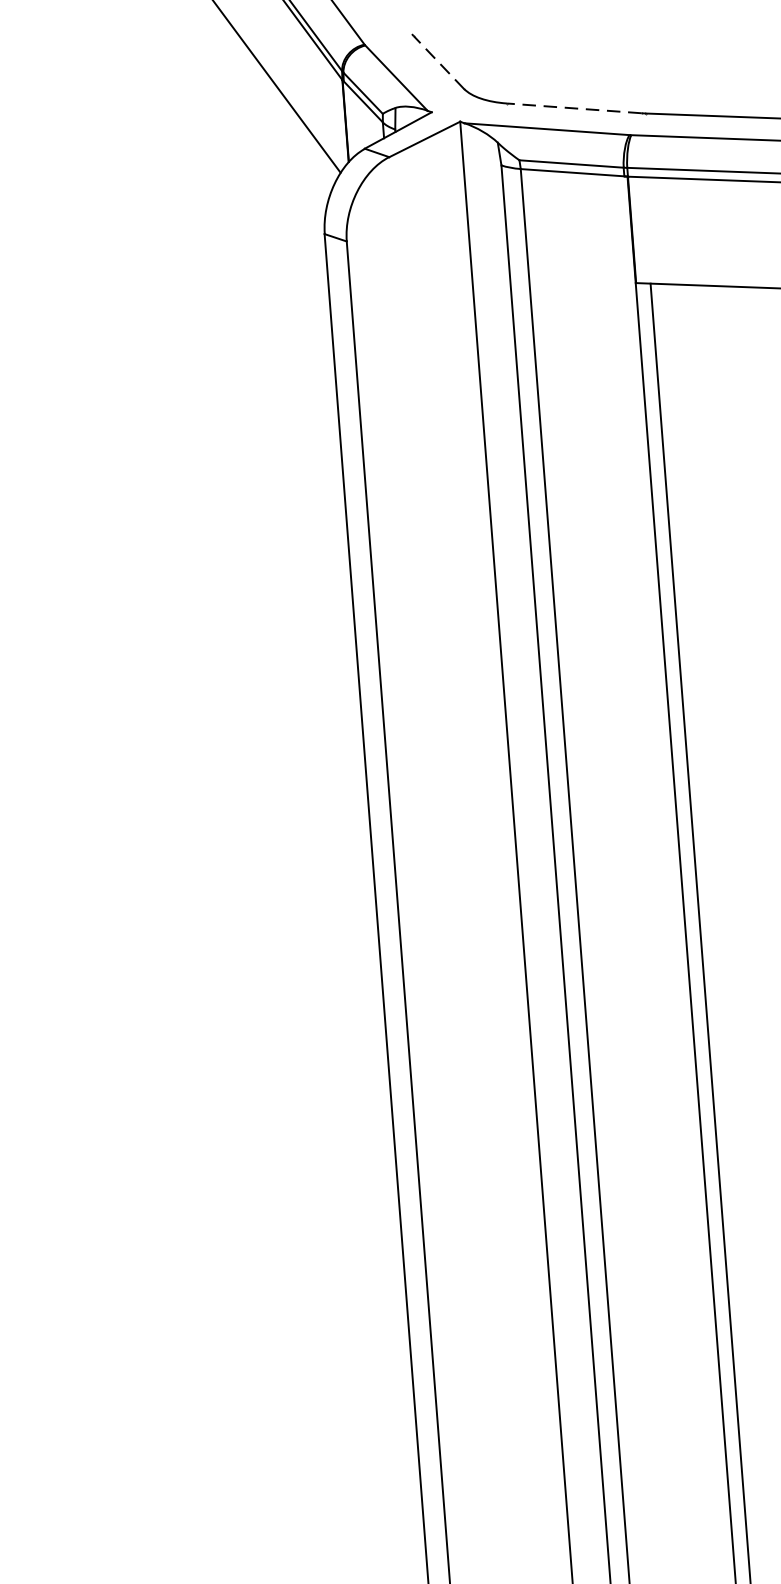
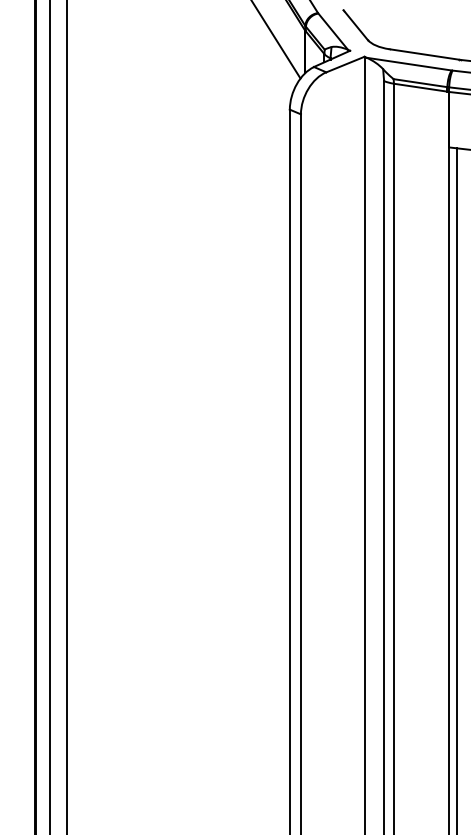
line: (438, 61) -> (355, 24), dashed -> solid
line: (573, 108) -> (423, 54), dashed -> solid

